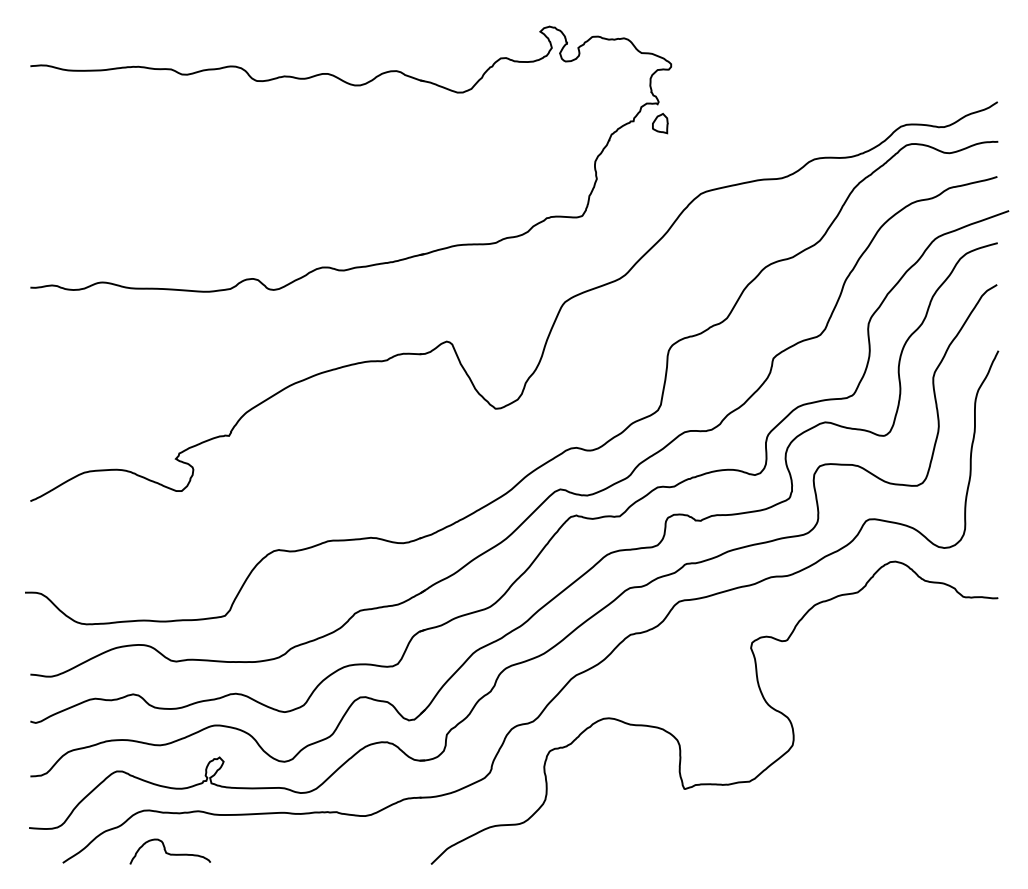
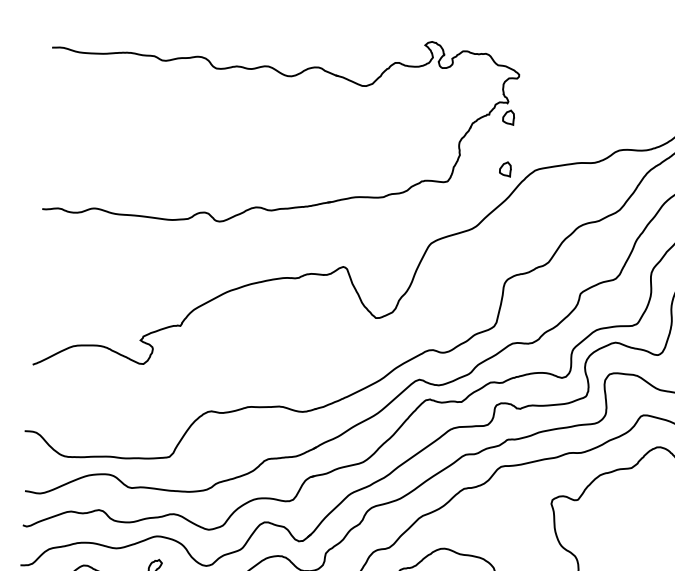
part: (660, 194) -> (505, 169), added

